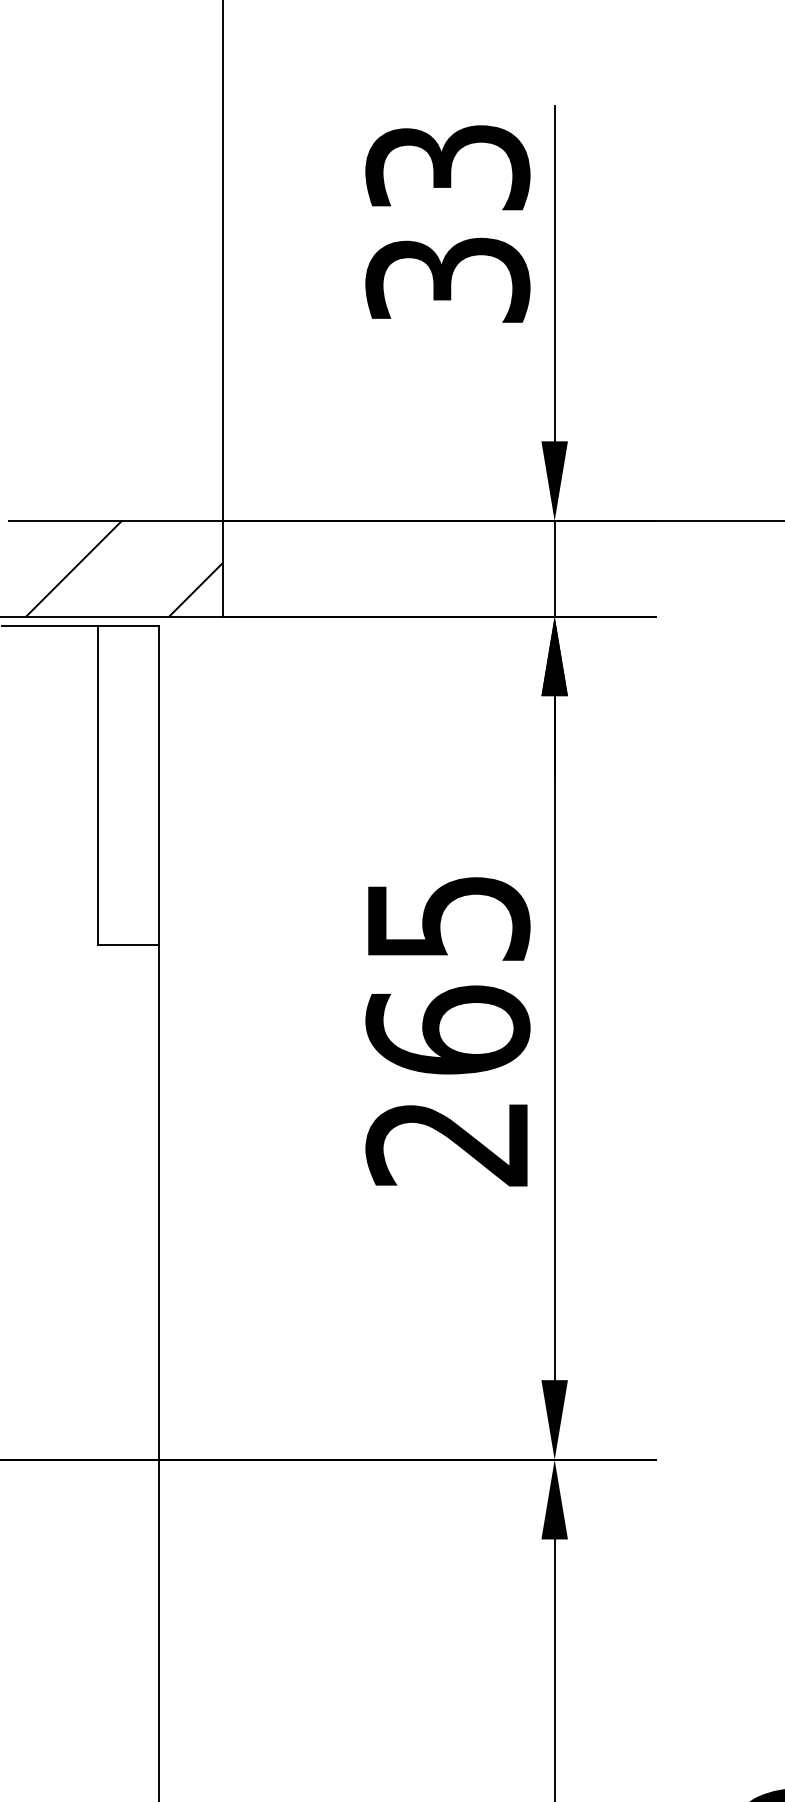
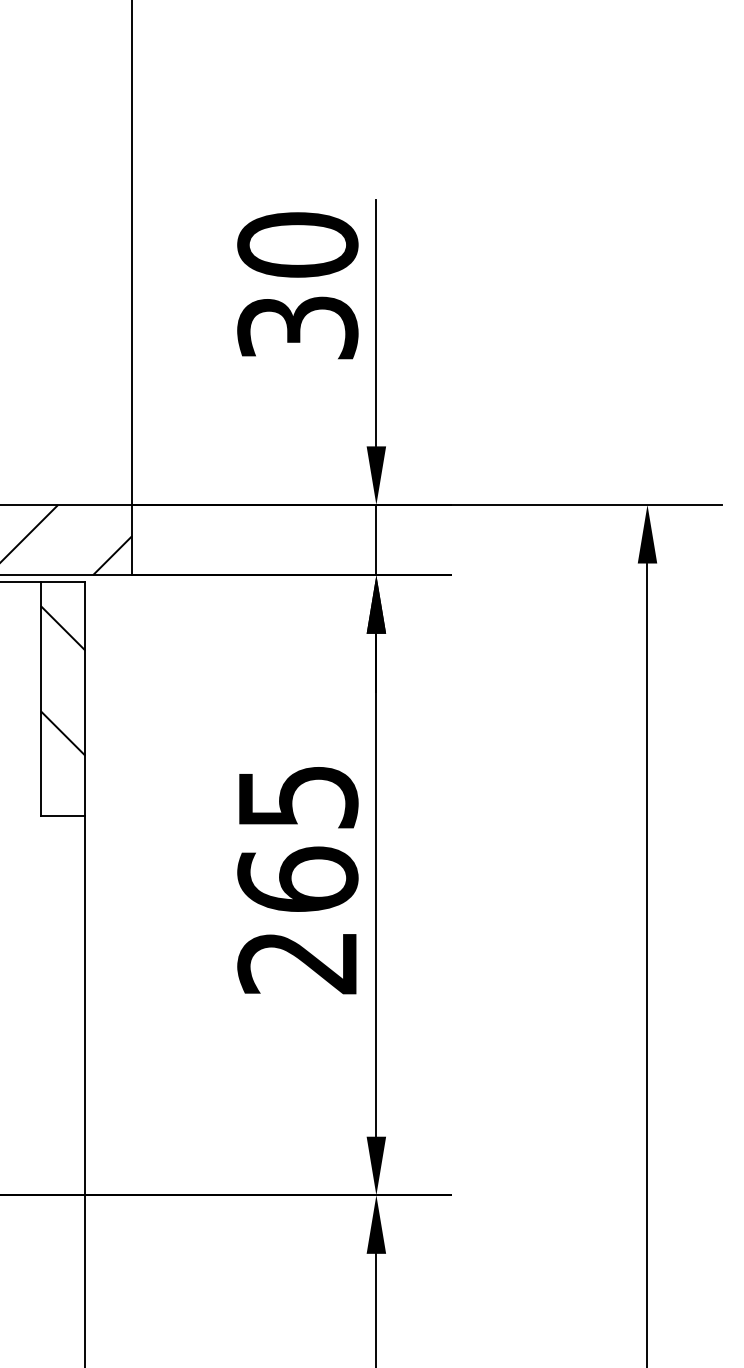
text: (447, 166) -> (297, 244), 33 -> 30
hatch: (127, 801) -> (62, 711), added

